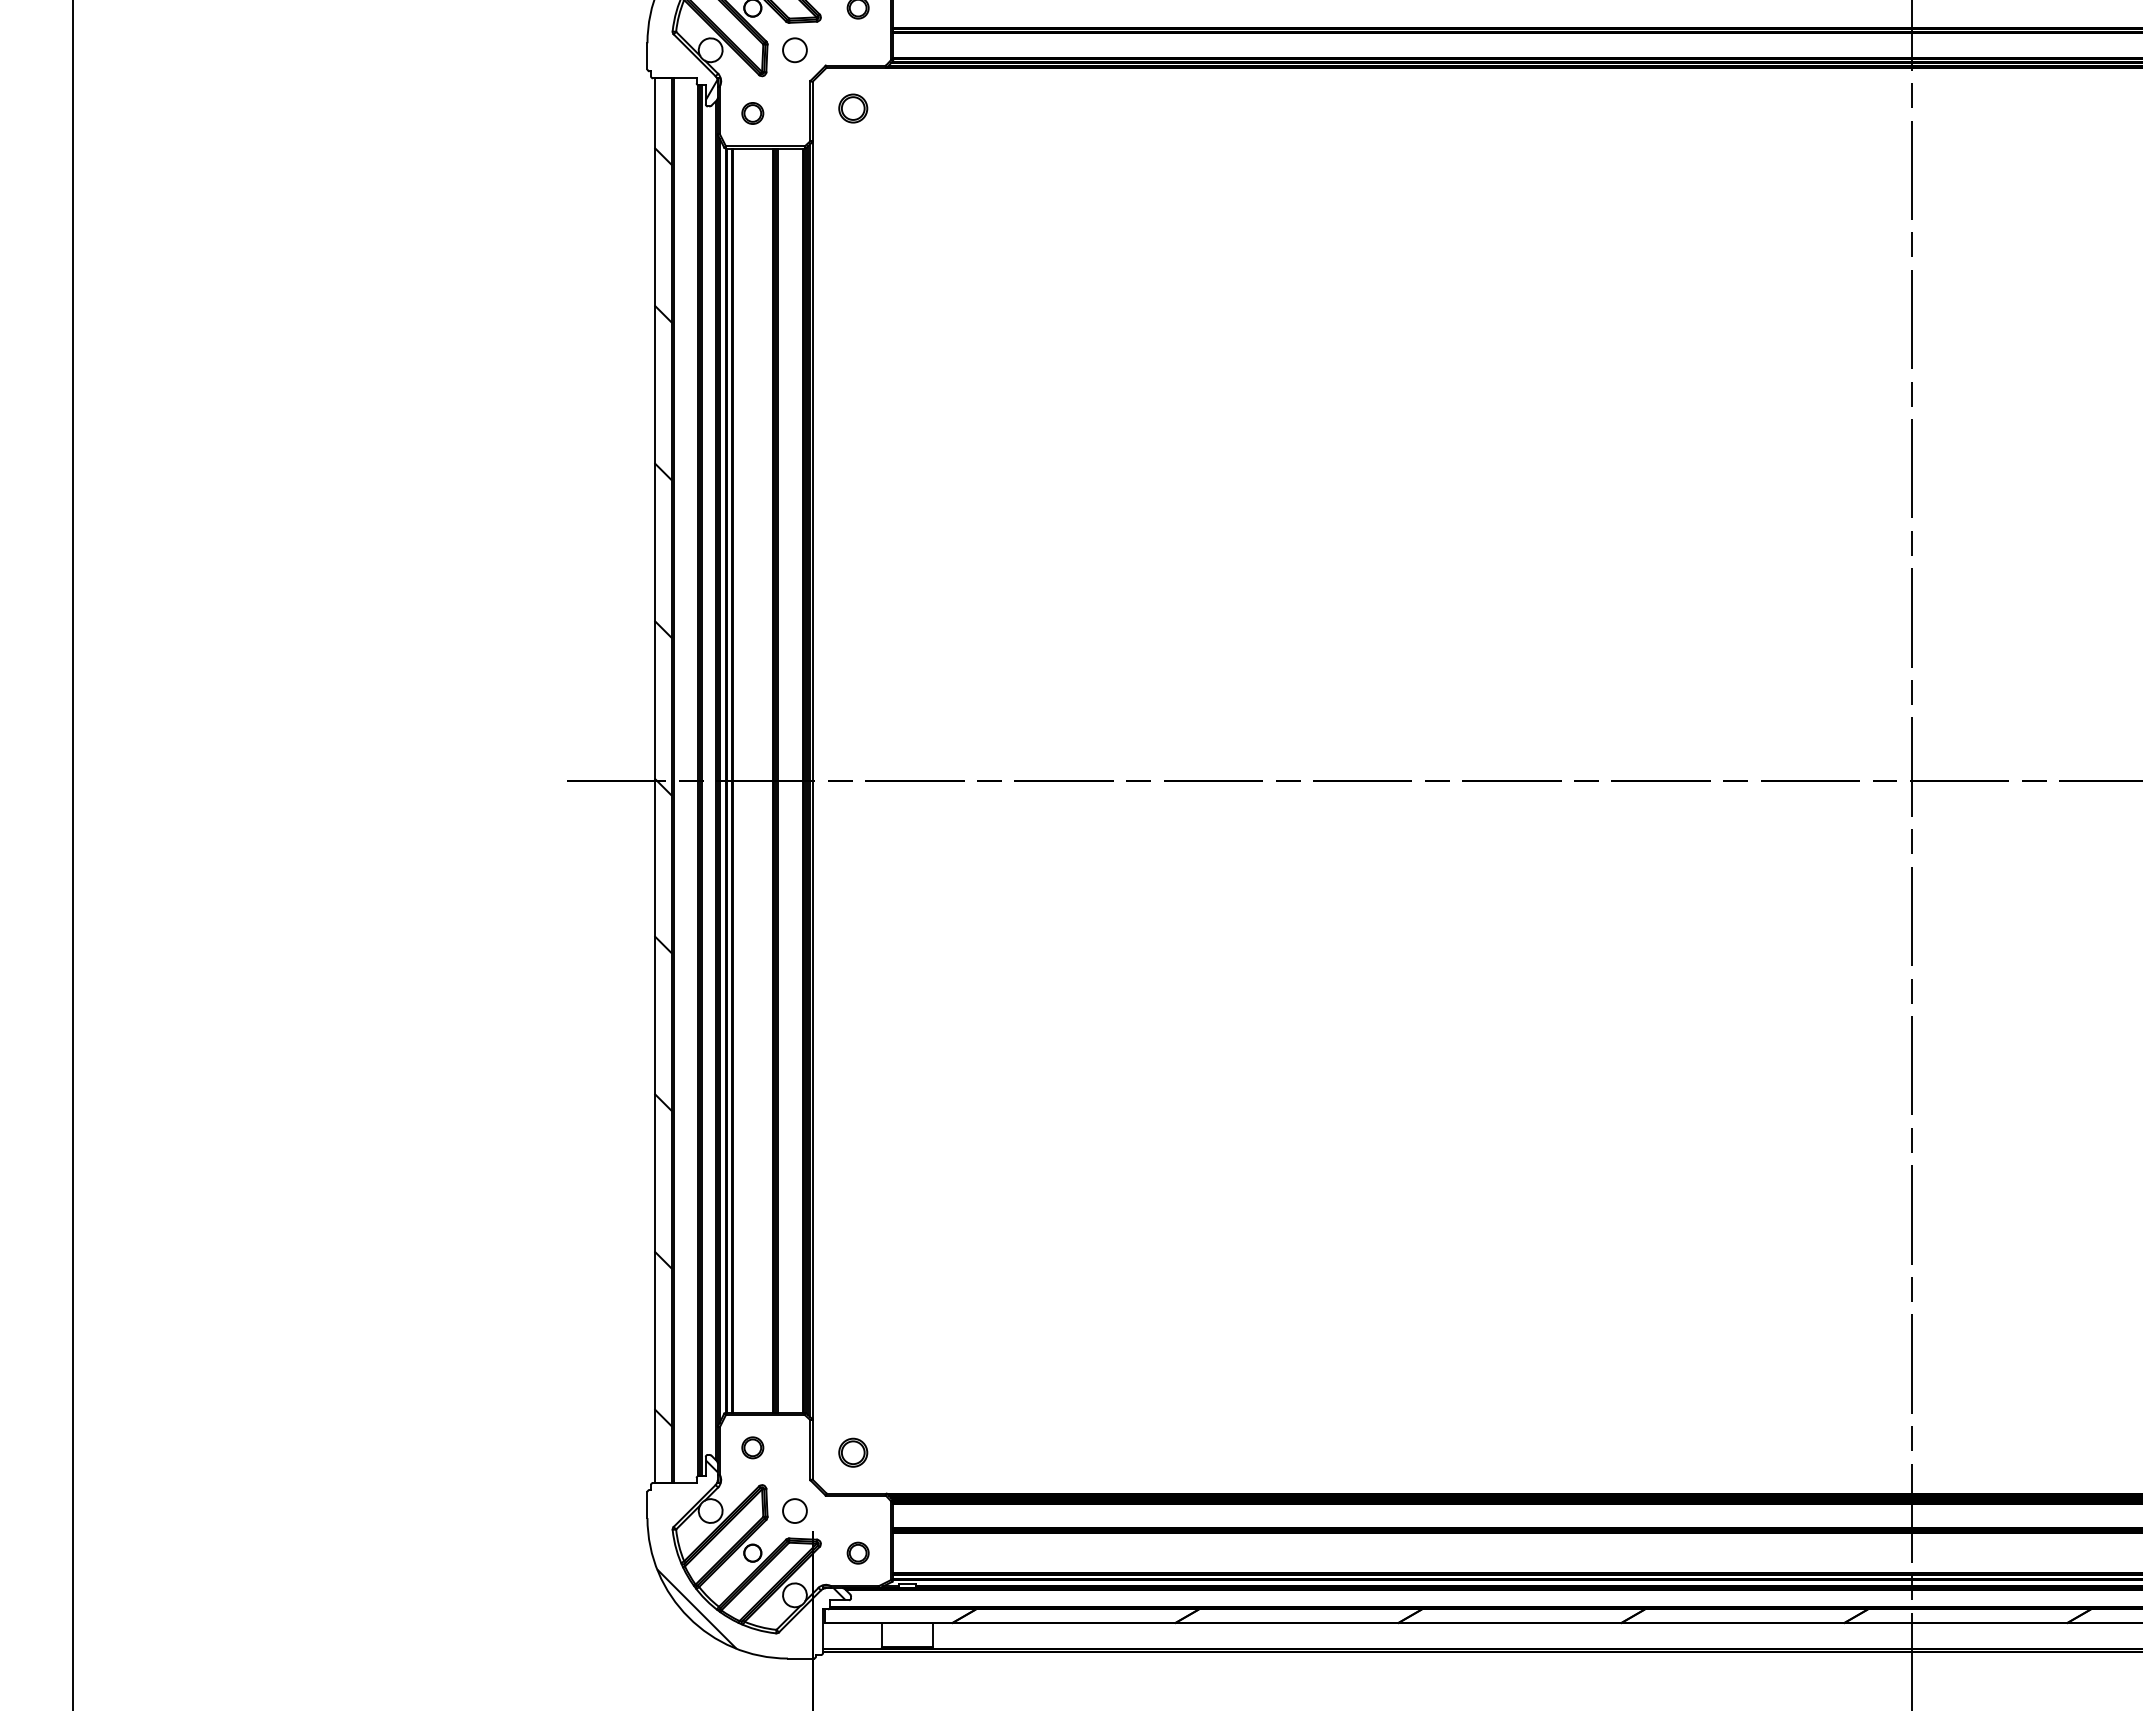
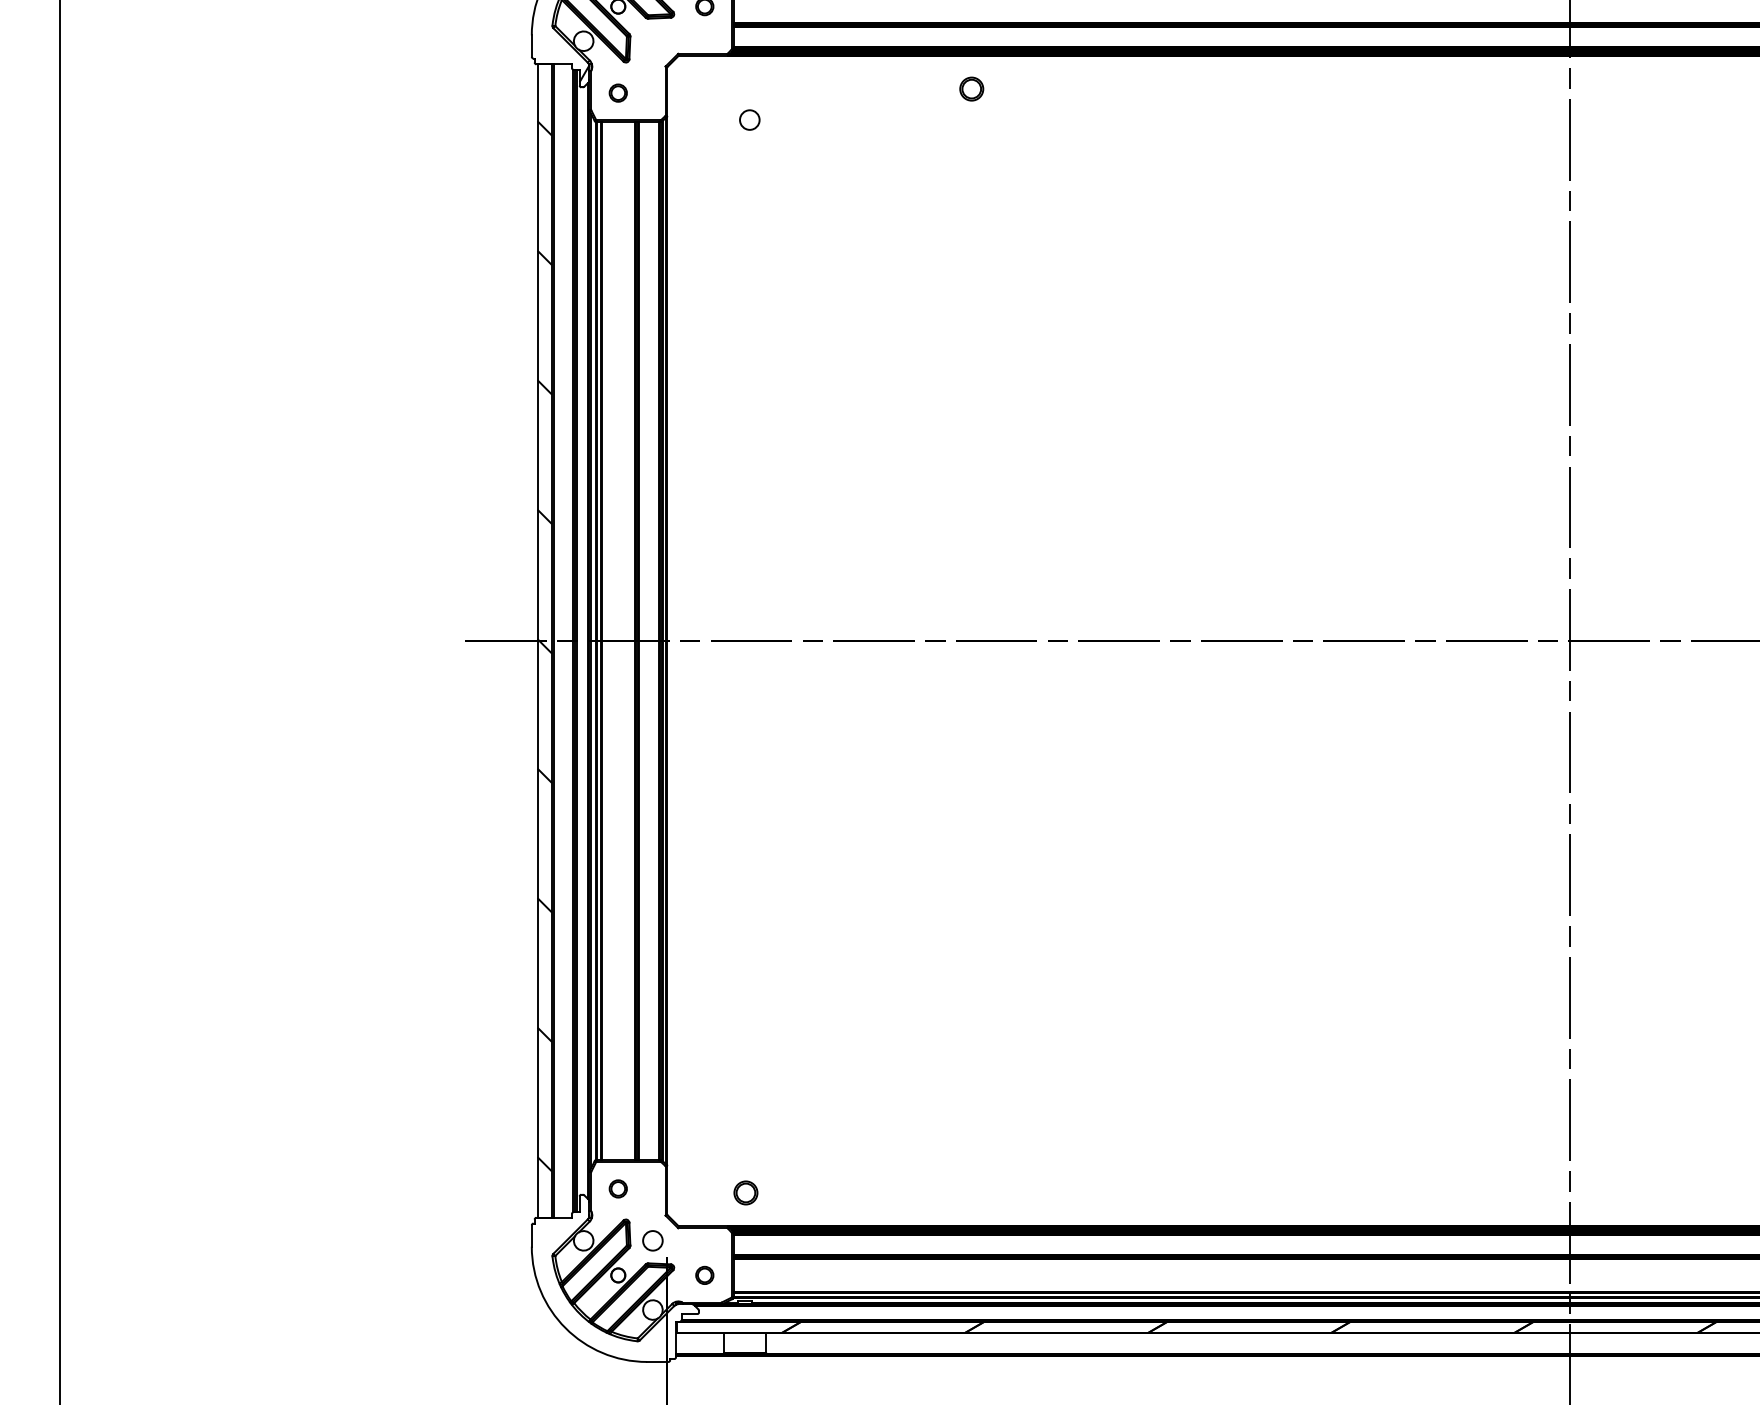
circle: (794, 50) -> (749, 120), moved
part: (853, 108) -> (971, 89), moved
part: (853, 1452) -> (746, 1192), moved
hatch: (751, 1554) -> (617, 1276), removed

